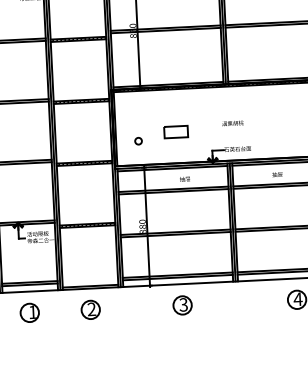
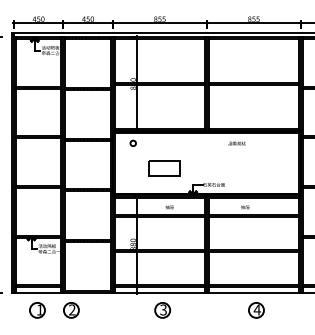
text: (232, 123) -> (236, 143), moved
part: (176, 132) -> (164, 168), size x1.6
circle: (137, 141) -> (132, 143), moved
part: (90, 310) -> (71, 310), moved

